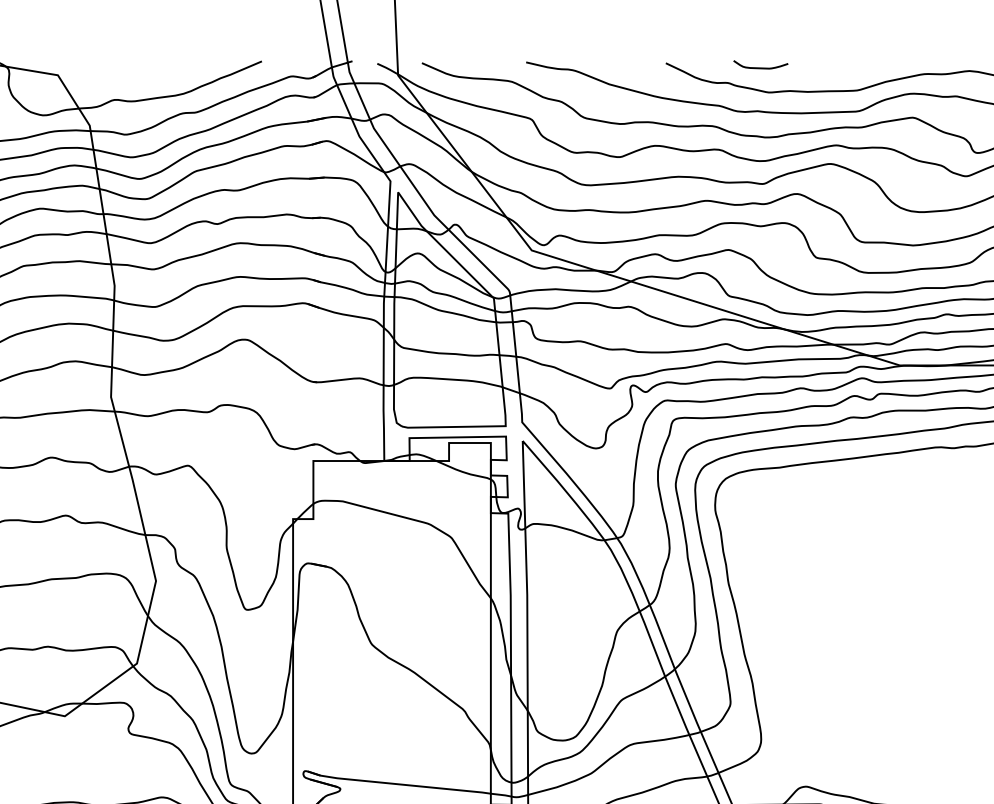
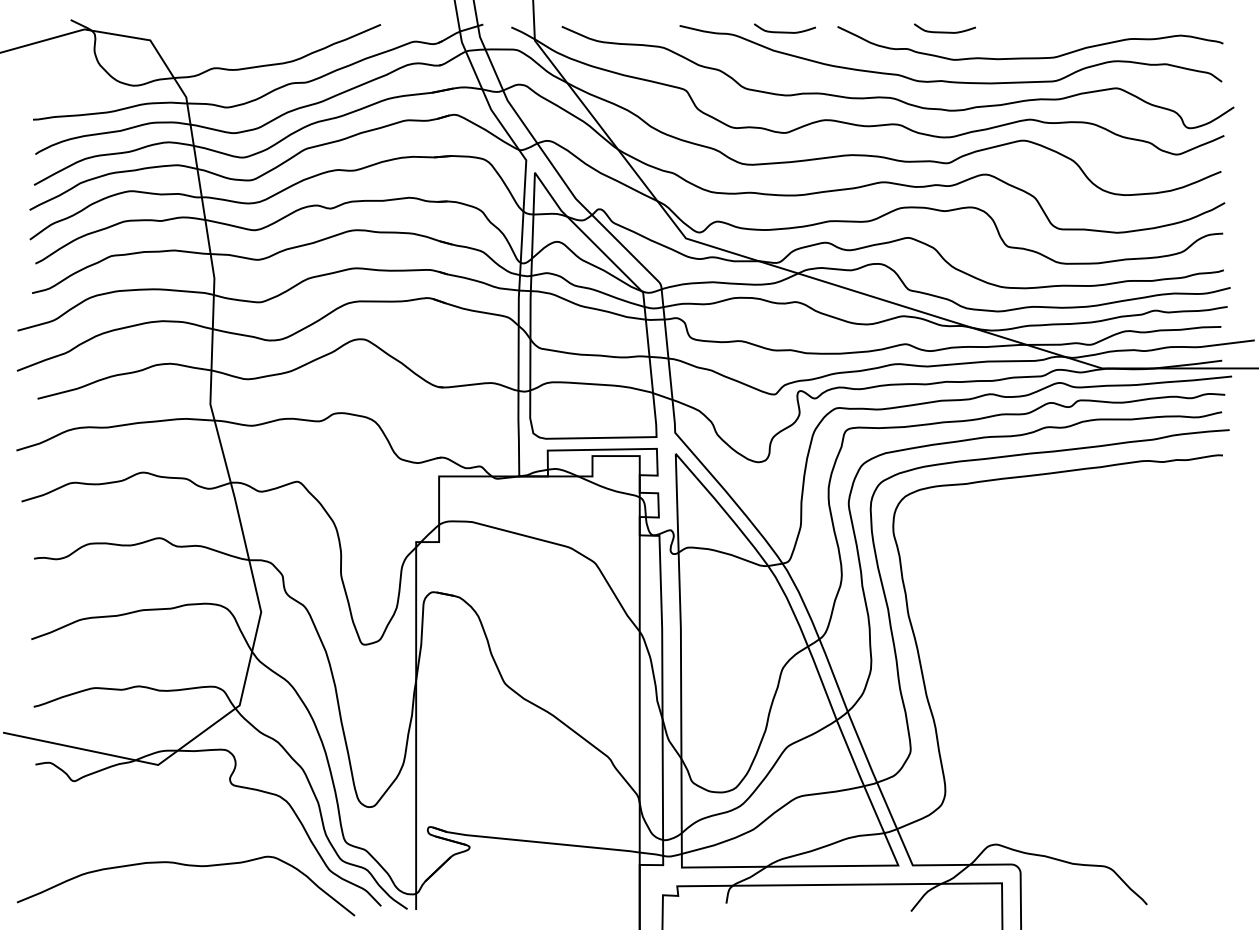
curve: (618, 67) -> (784, 31), added

